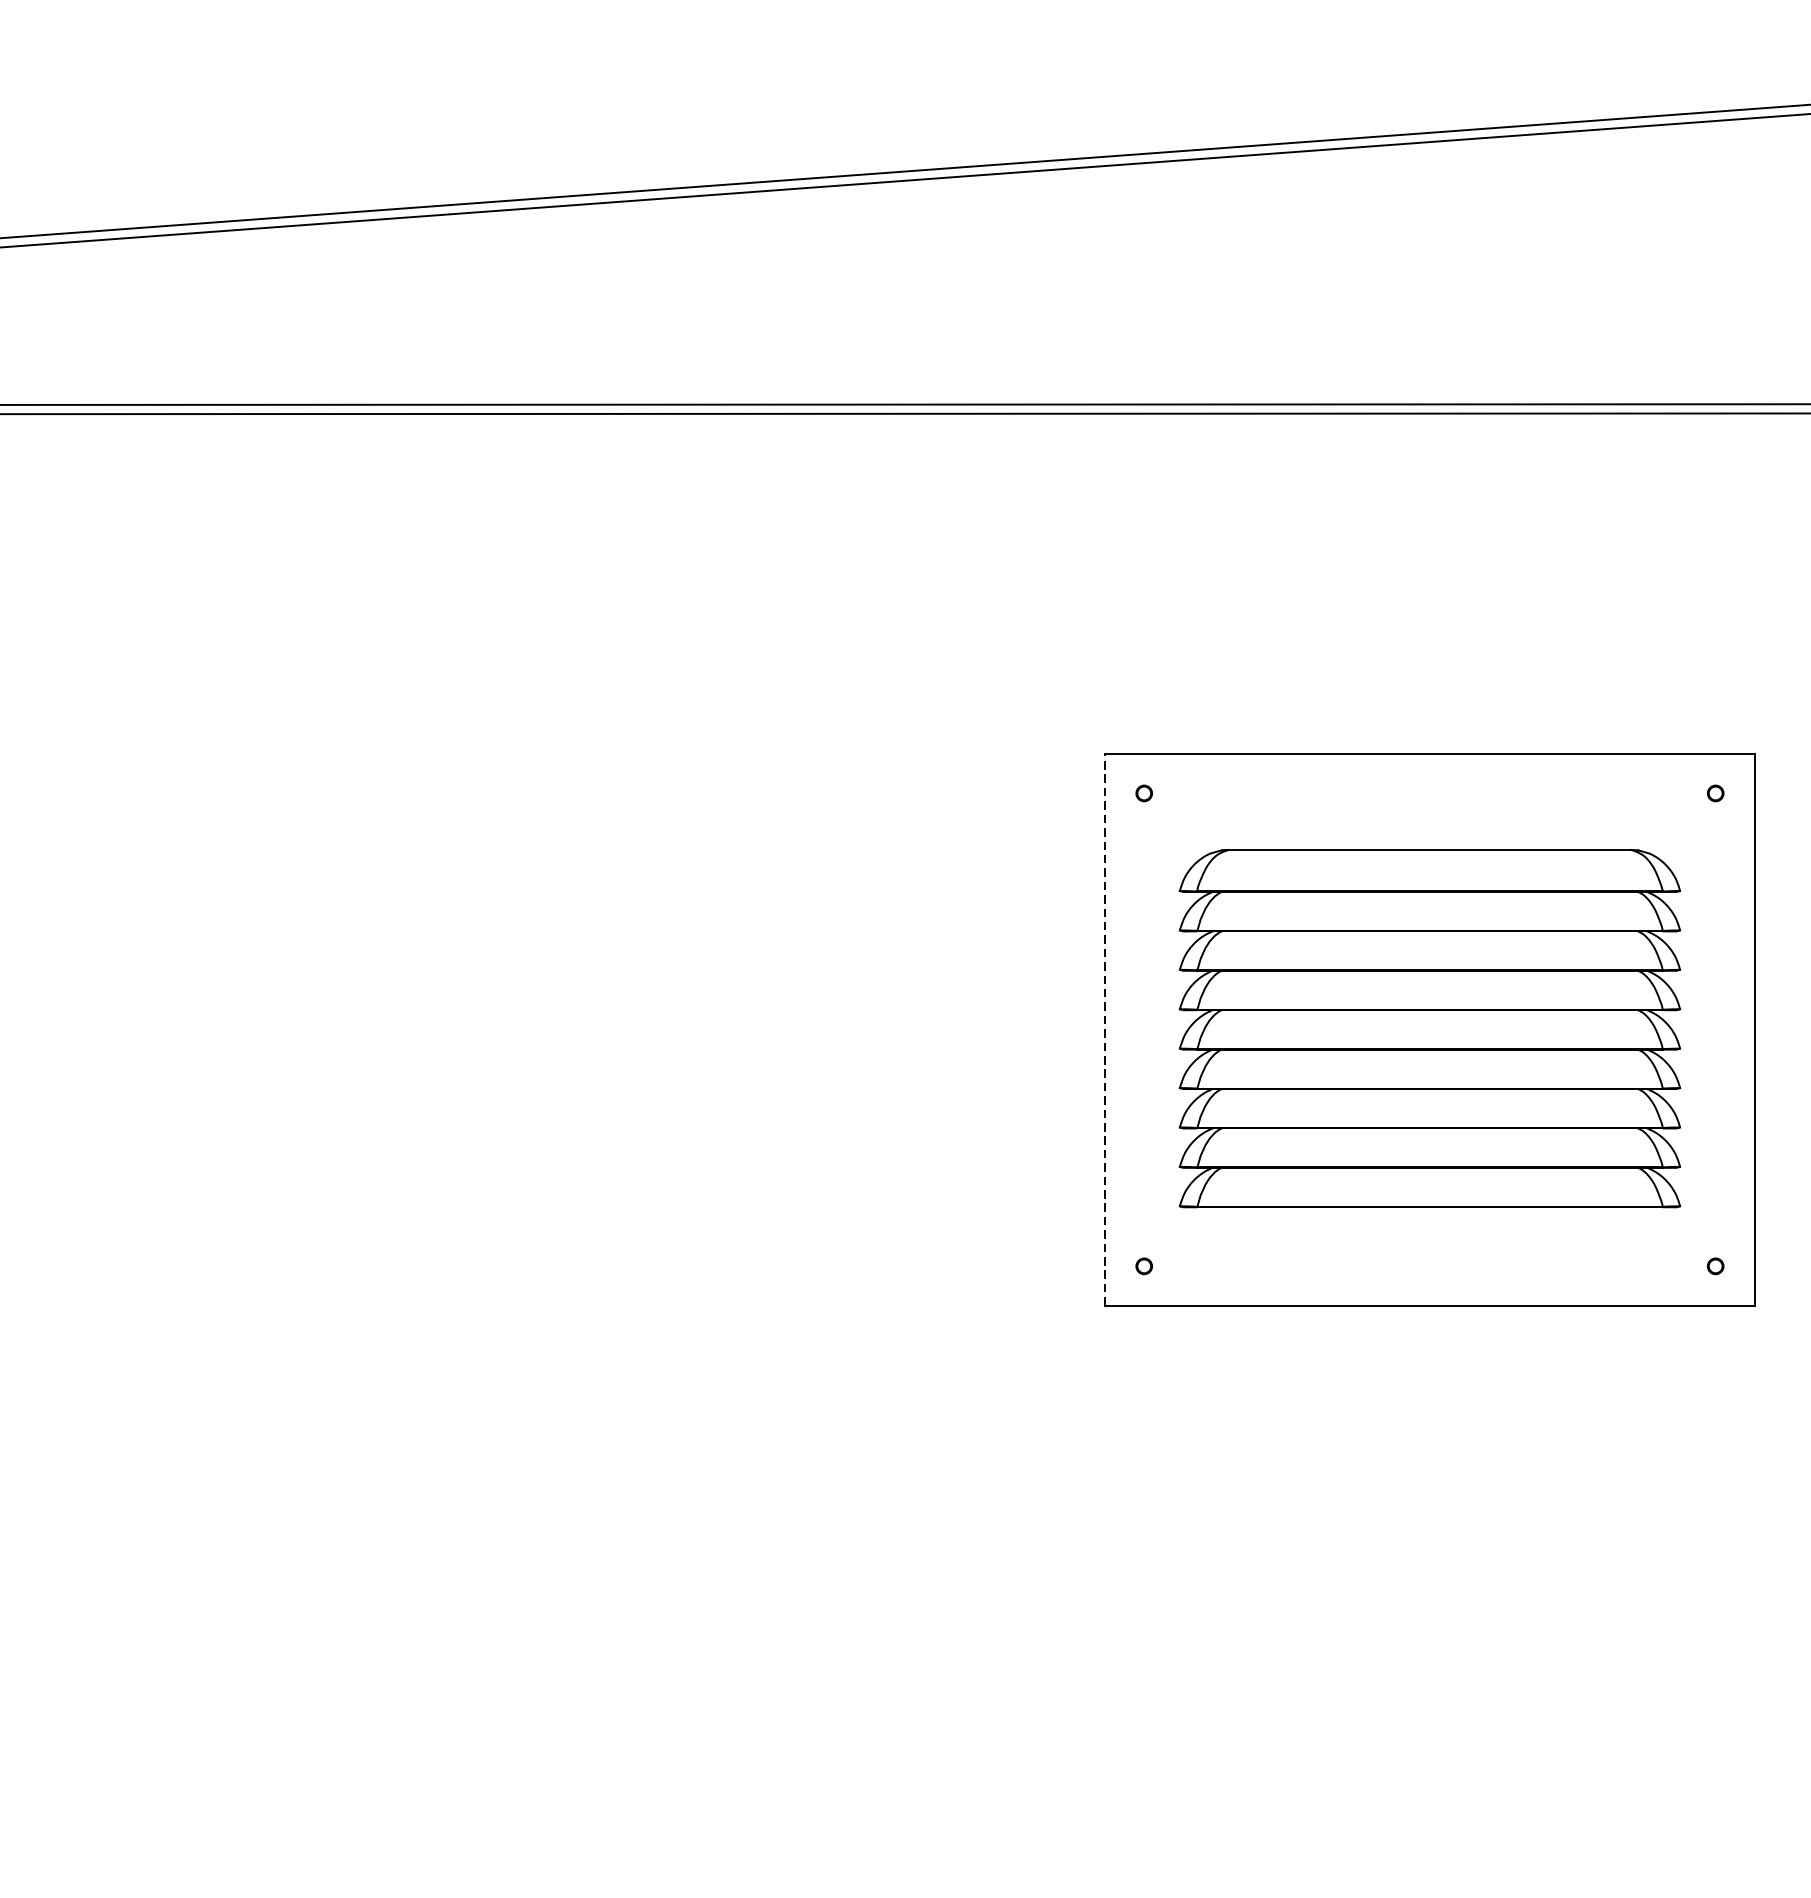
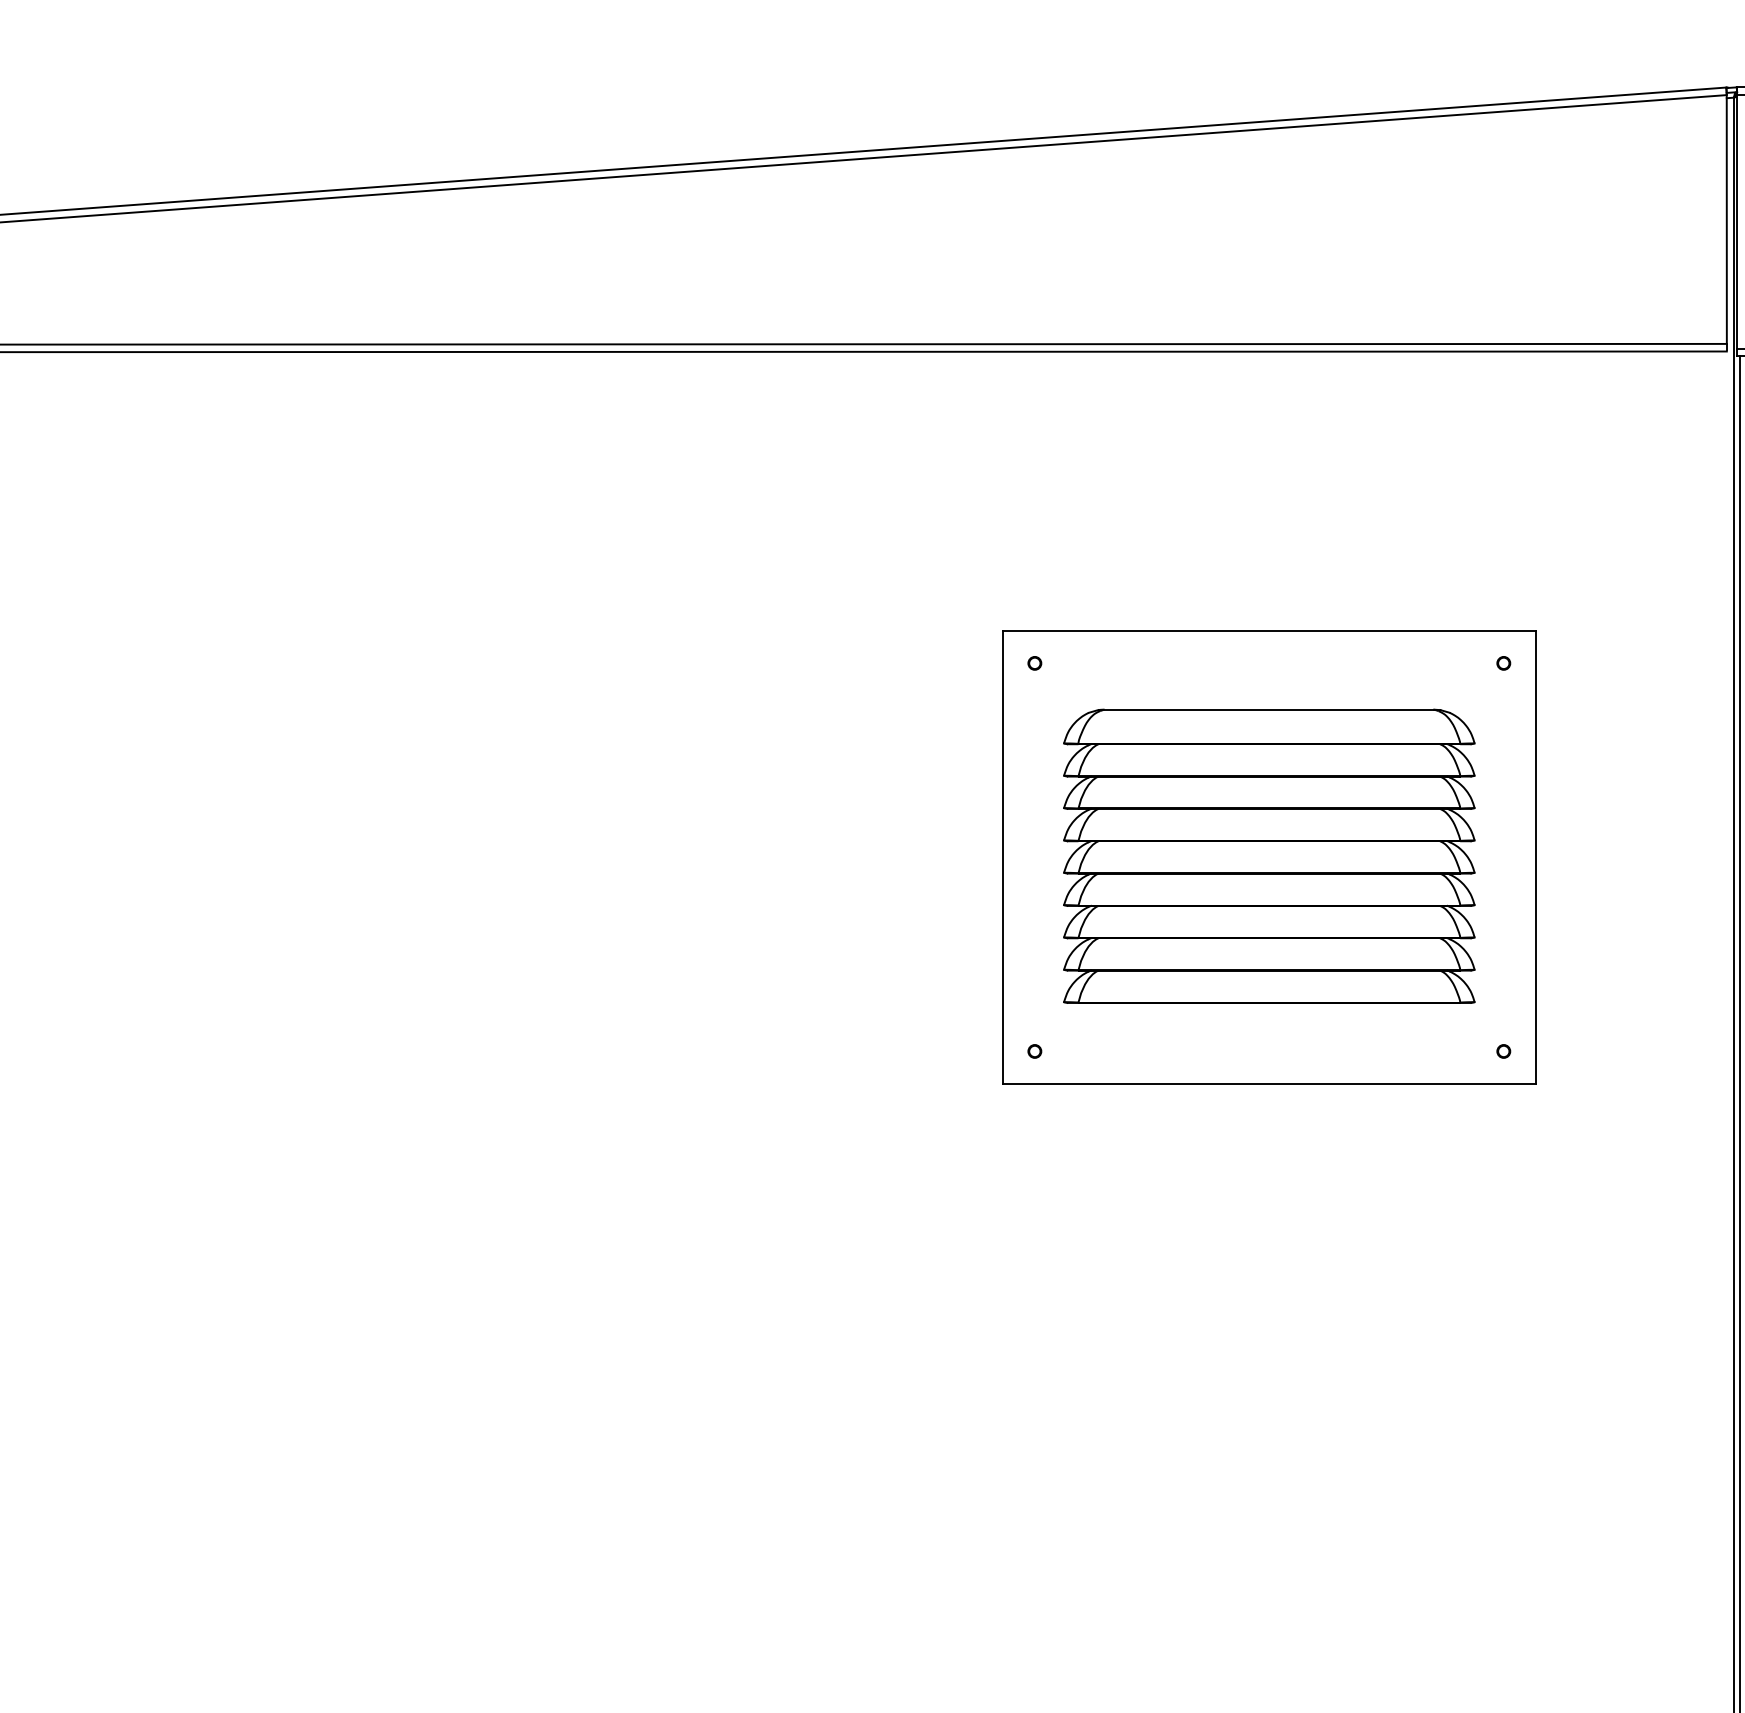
line: (1104, 1028) -> (1002, 856), dashed -> solid

